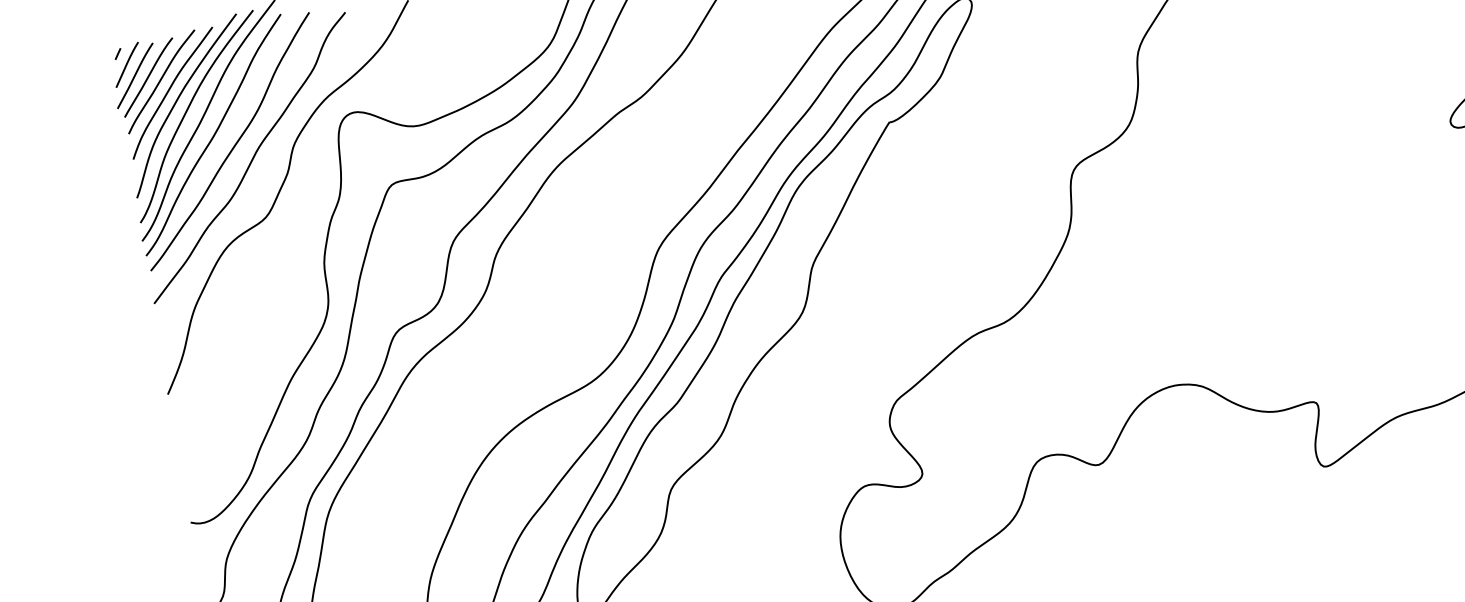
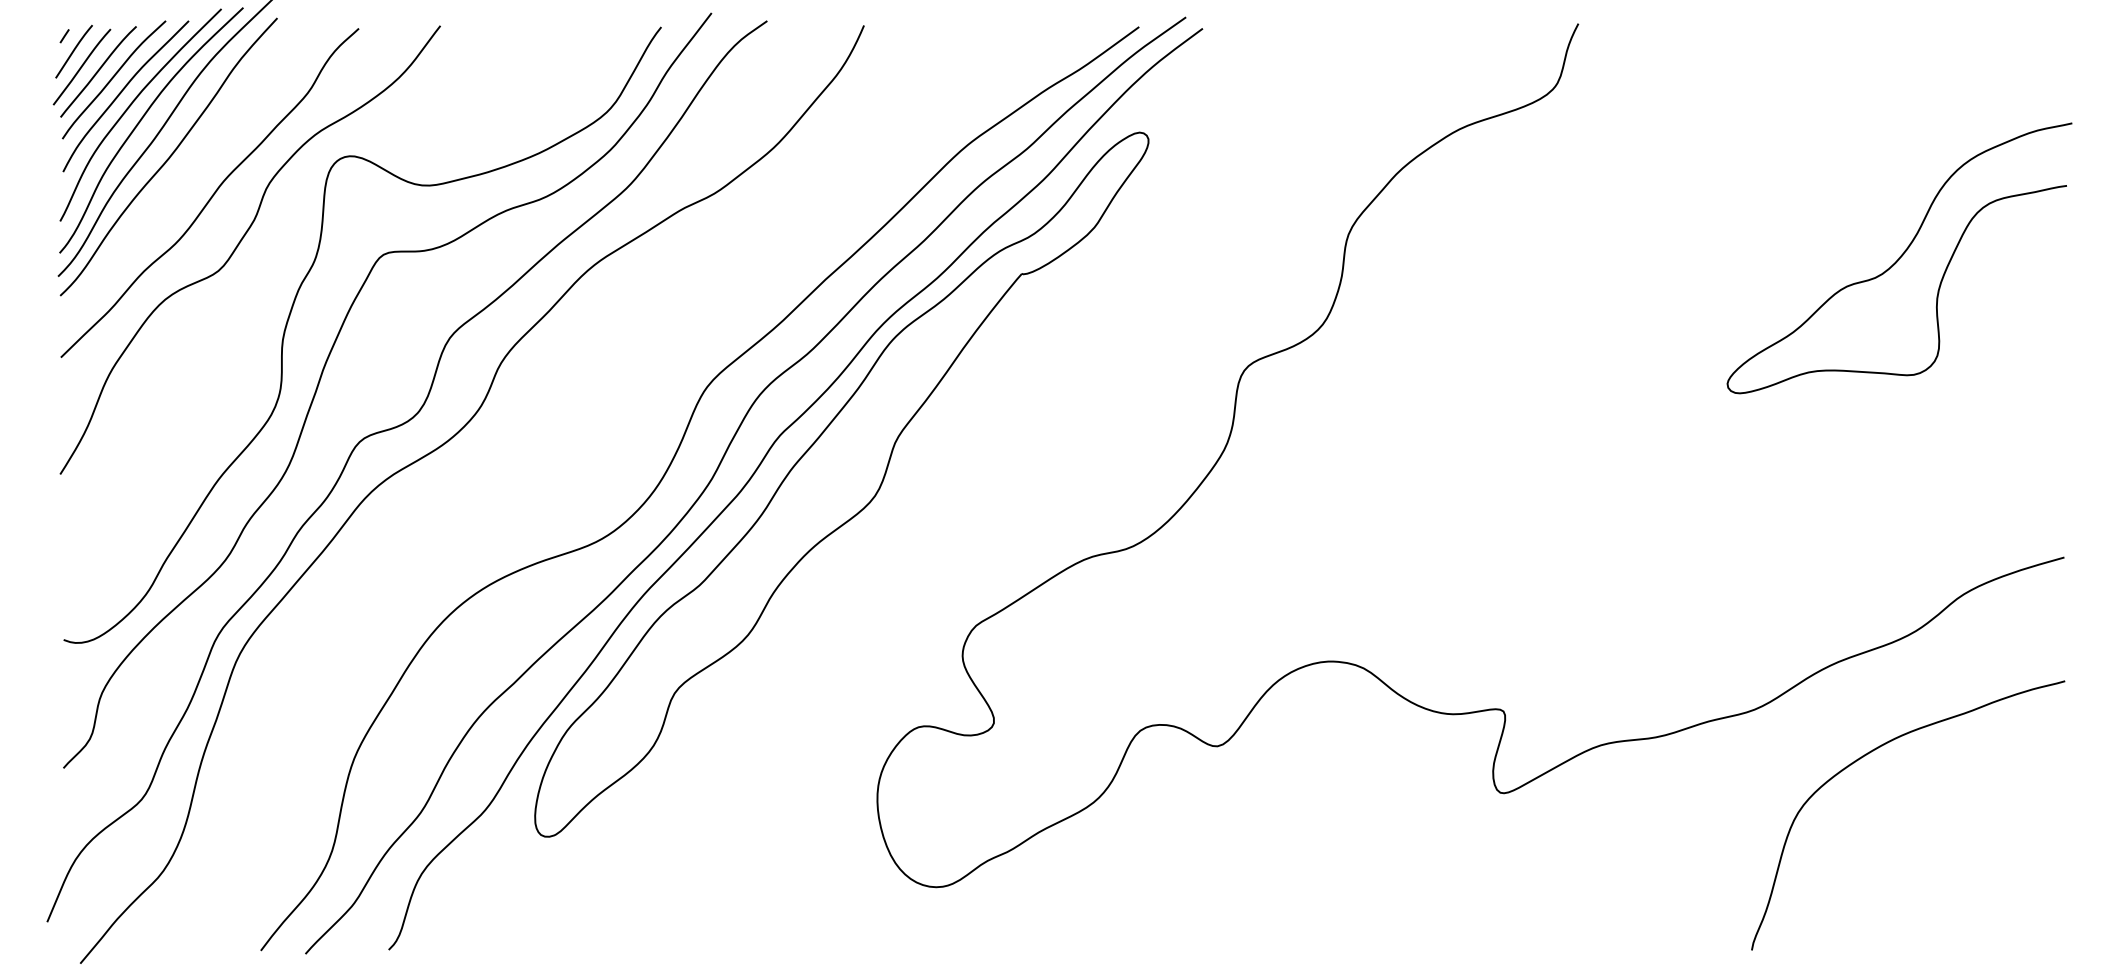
curve: (234, 144) -> (193, 173), removed

